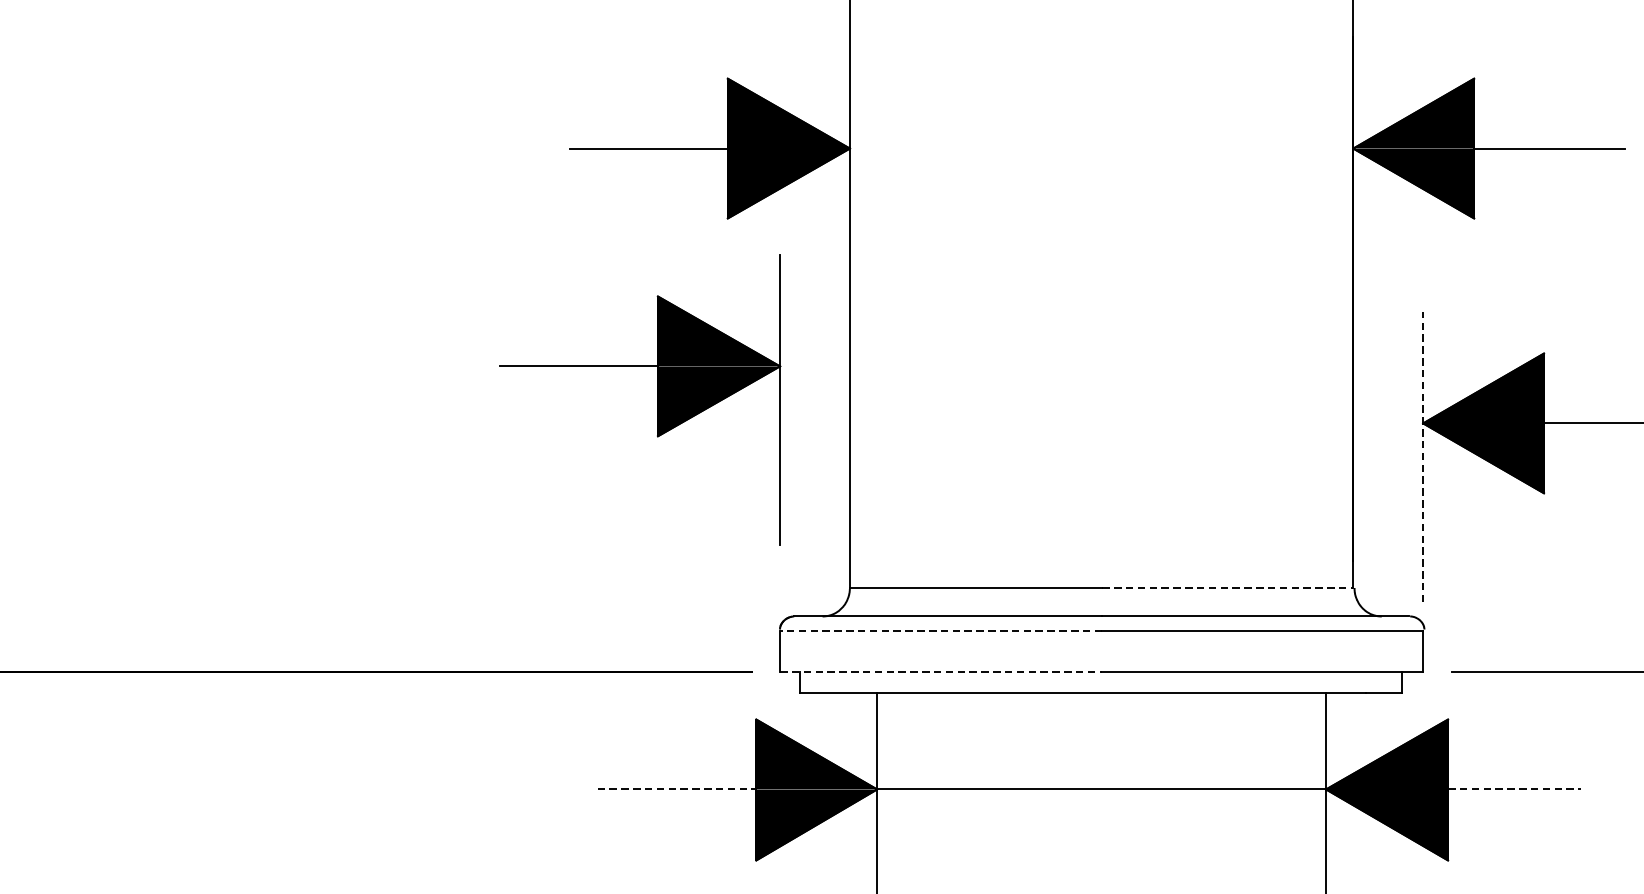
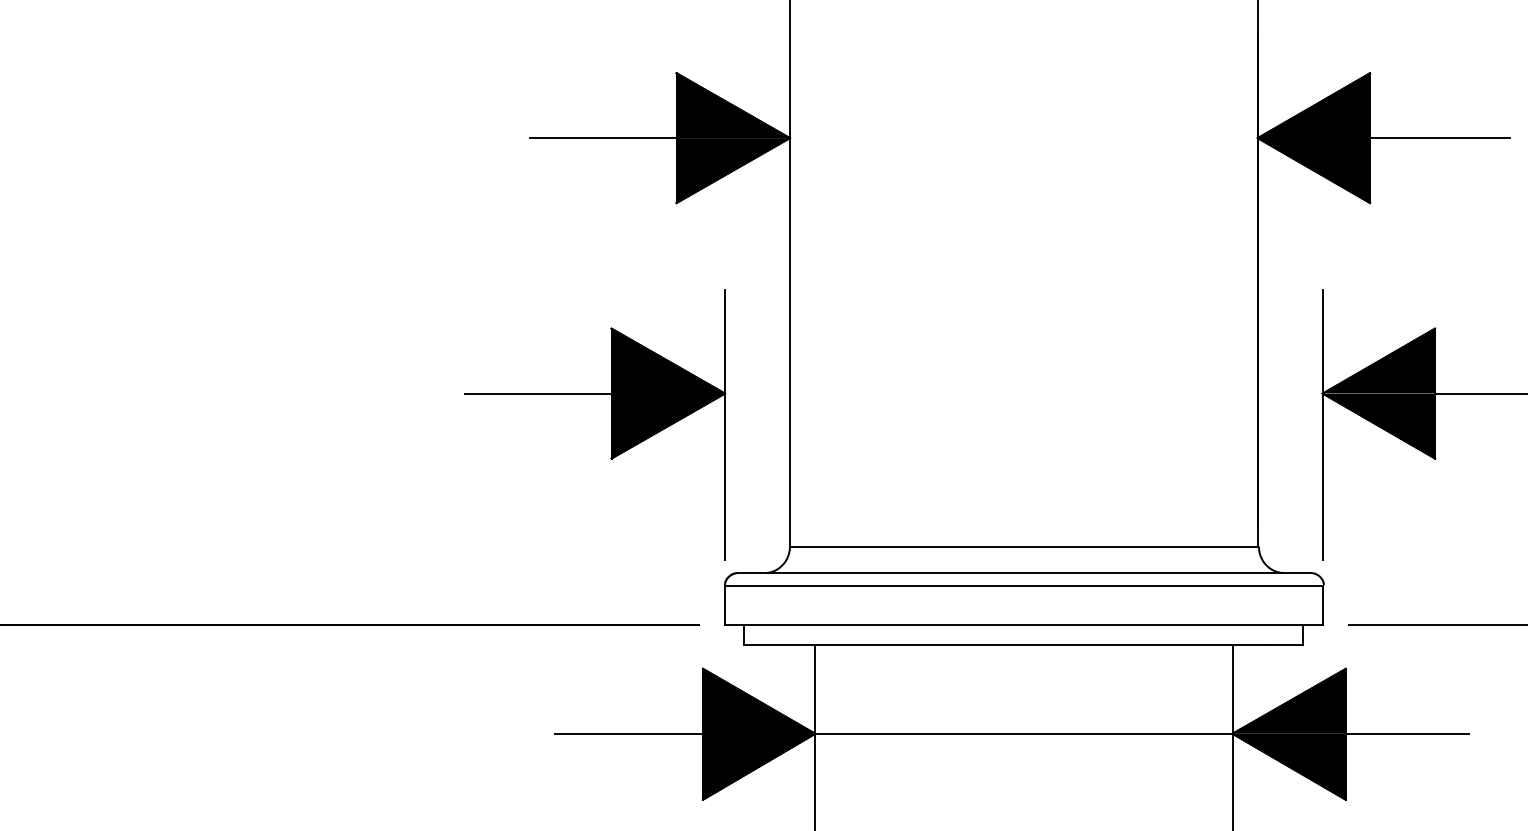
part: (657, 399) -> (611, 424), moved
line: (1422, 456) -> (1322, 424), dashed -> solid
line: (1228, 587) -> (1141, 546), dashed -> solid
line: (940, 630) -> (874, 586), dashed -> solid
line: (940, 671) -> (874, 624), dashed -> solid
line: (677, 789) -> (629, 733), dashed -> solid
line: (1514, 789) -> (1407, 733), dashed -> solid

